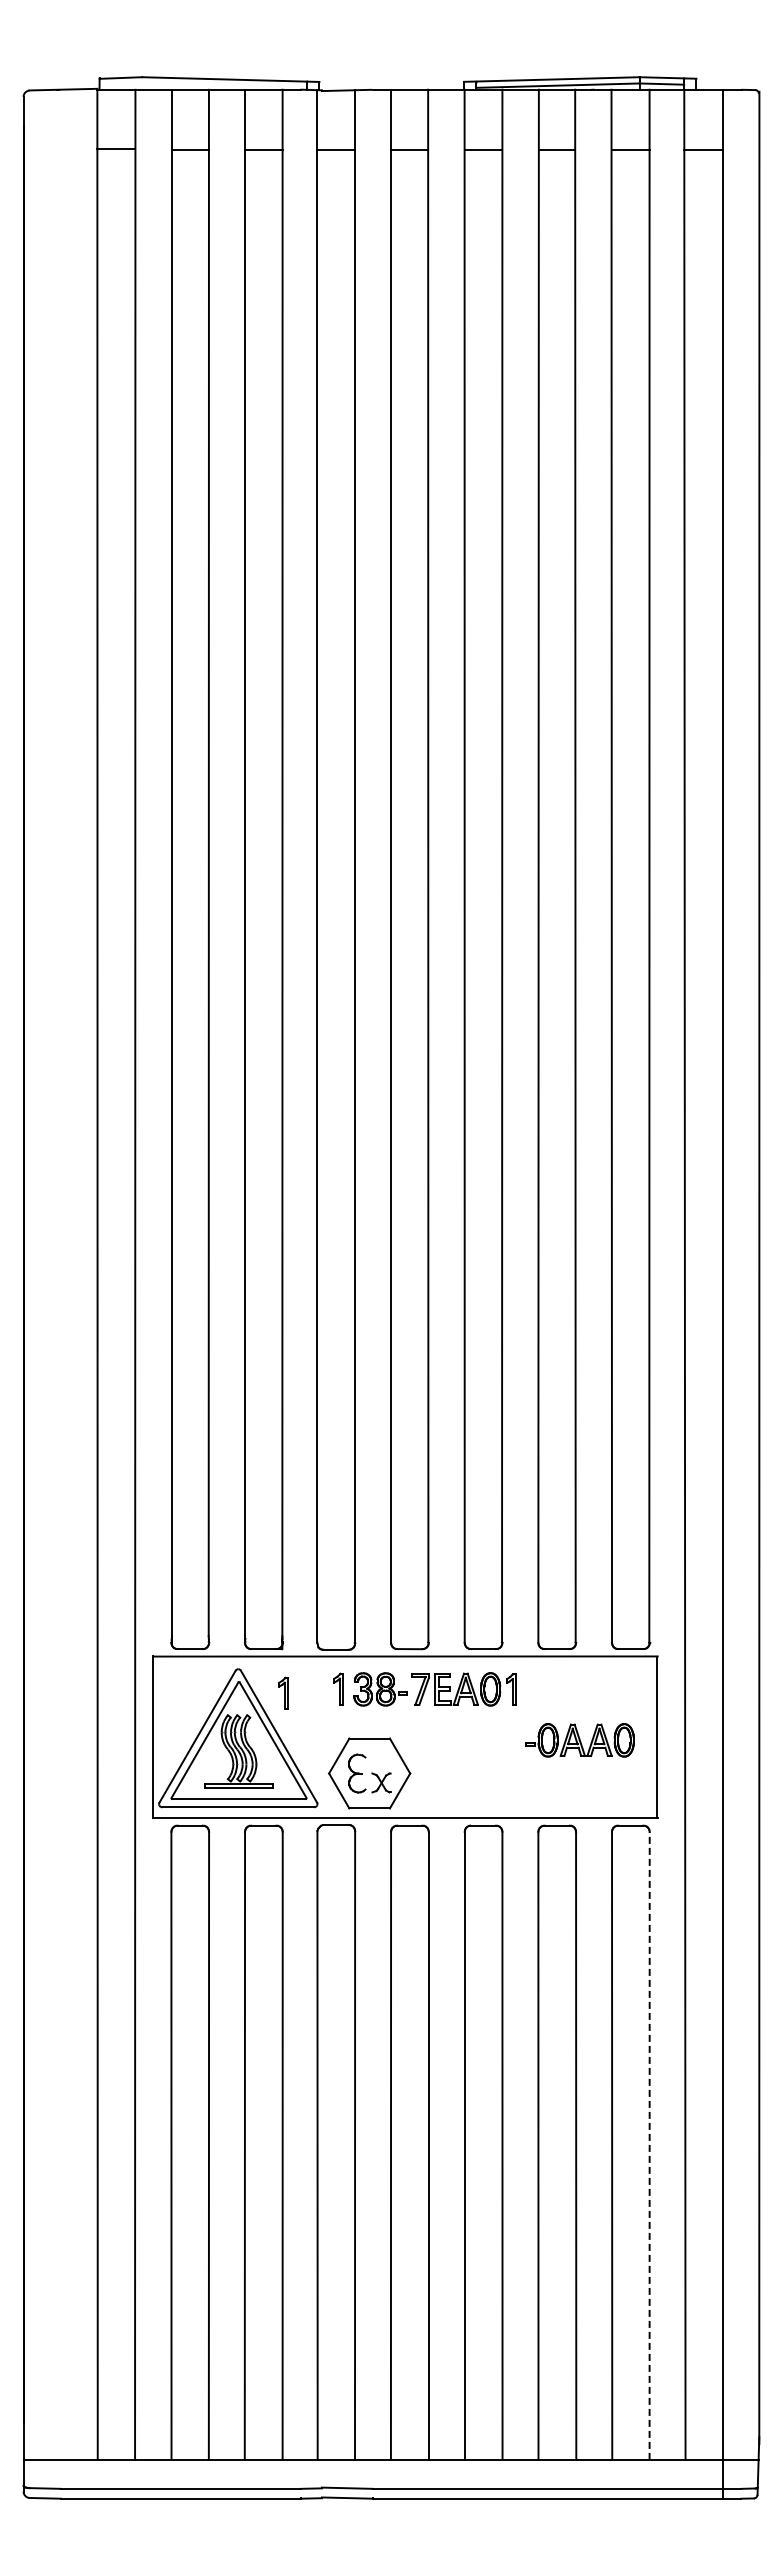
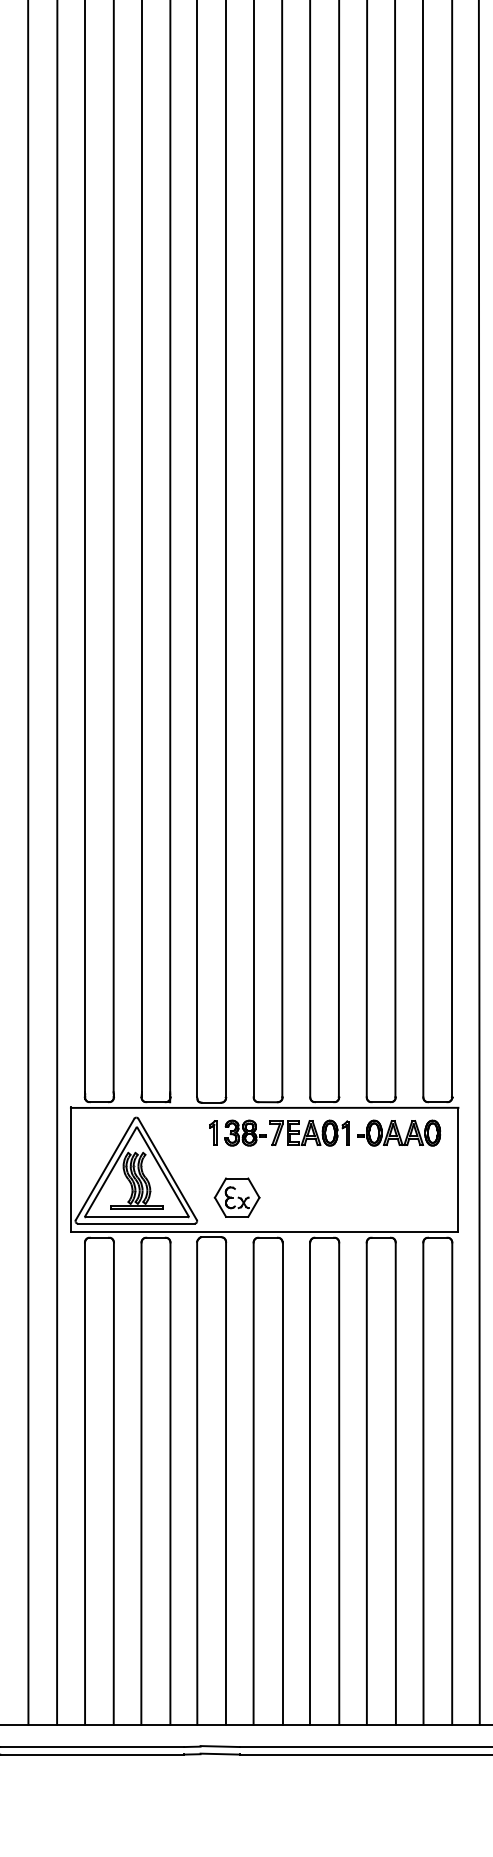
part: (283, 1692) -> (171, 1135), removed
part: (579, 1740) -> (398, 1133), moved
part: (369, 1773) -> (237, 1197), size x0.71
line: (649, 2145) -> (452, 1483), dashed -> solid

